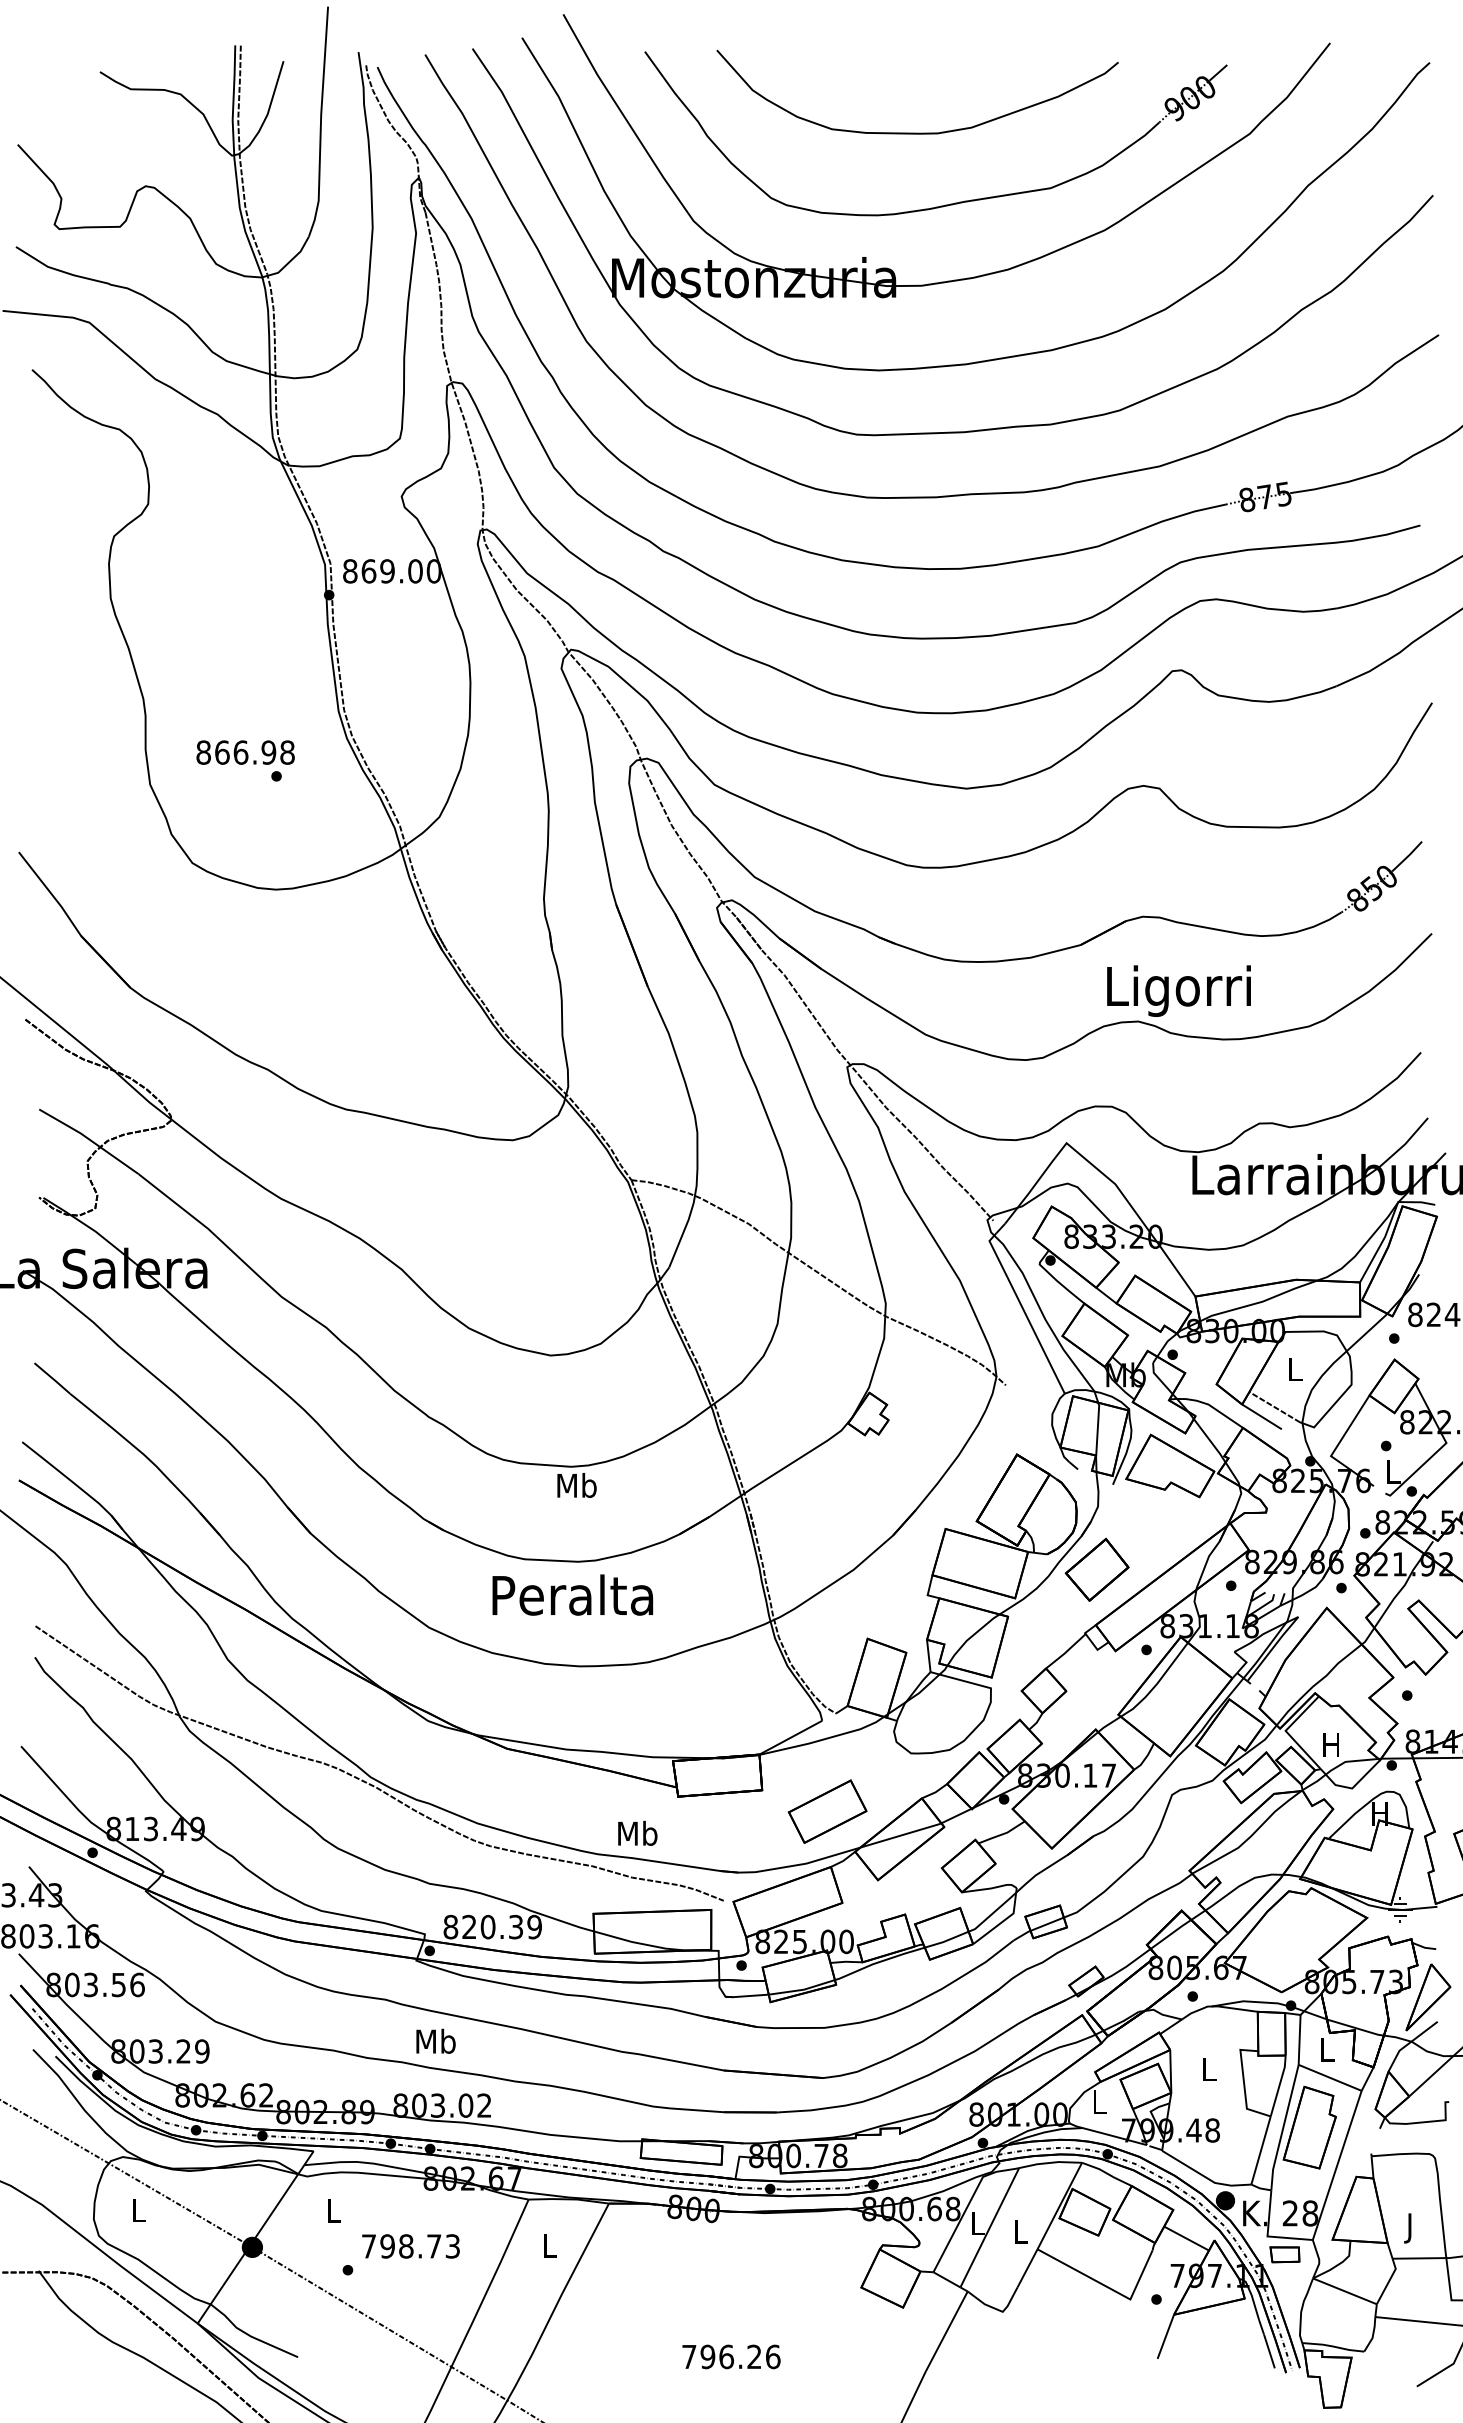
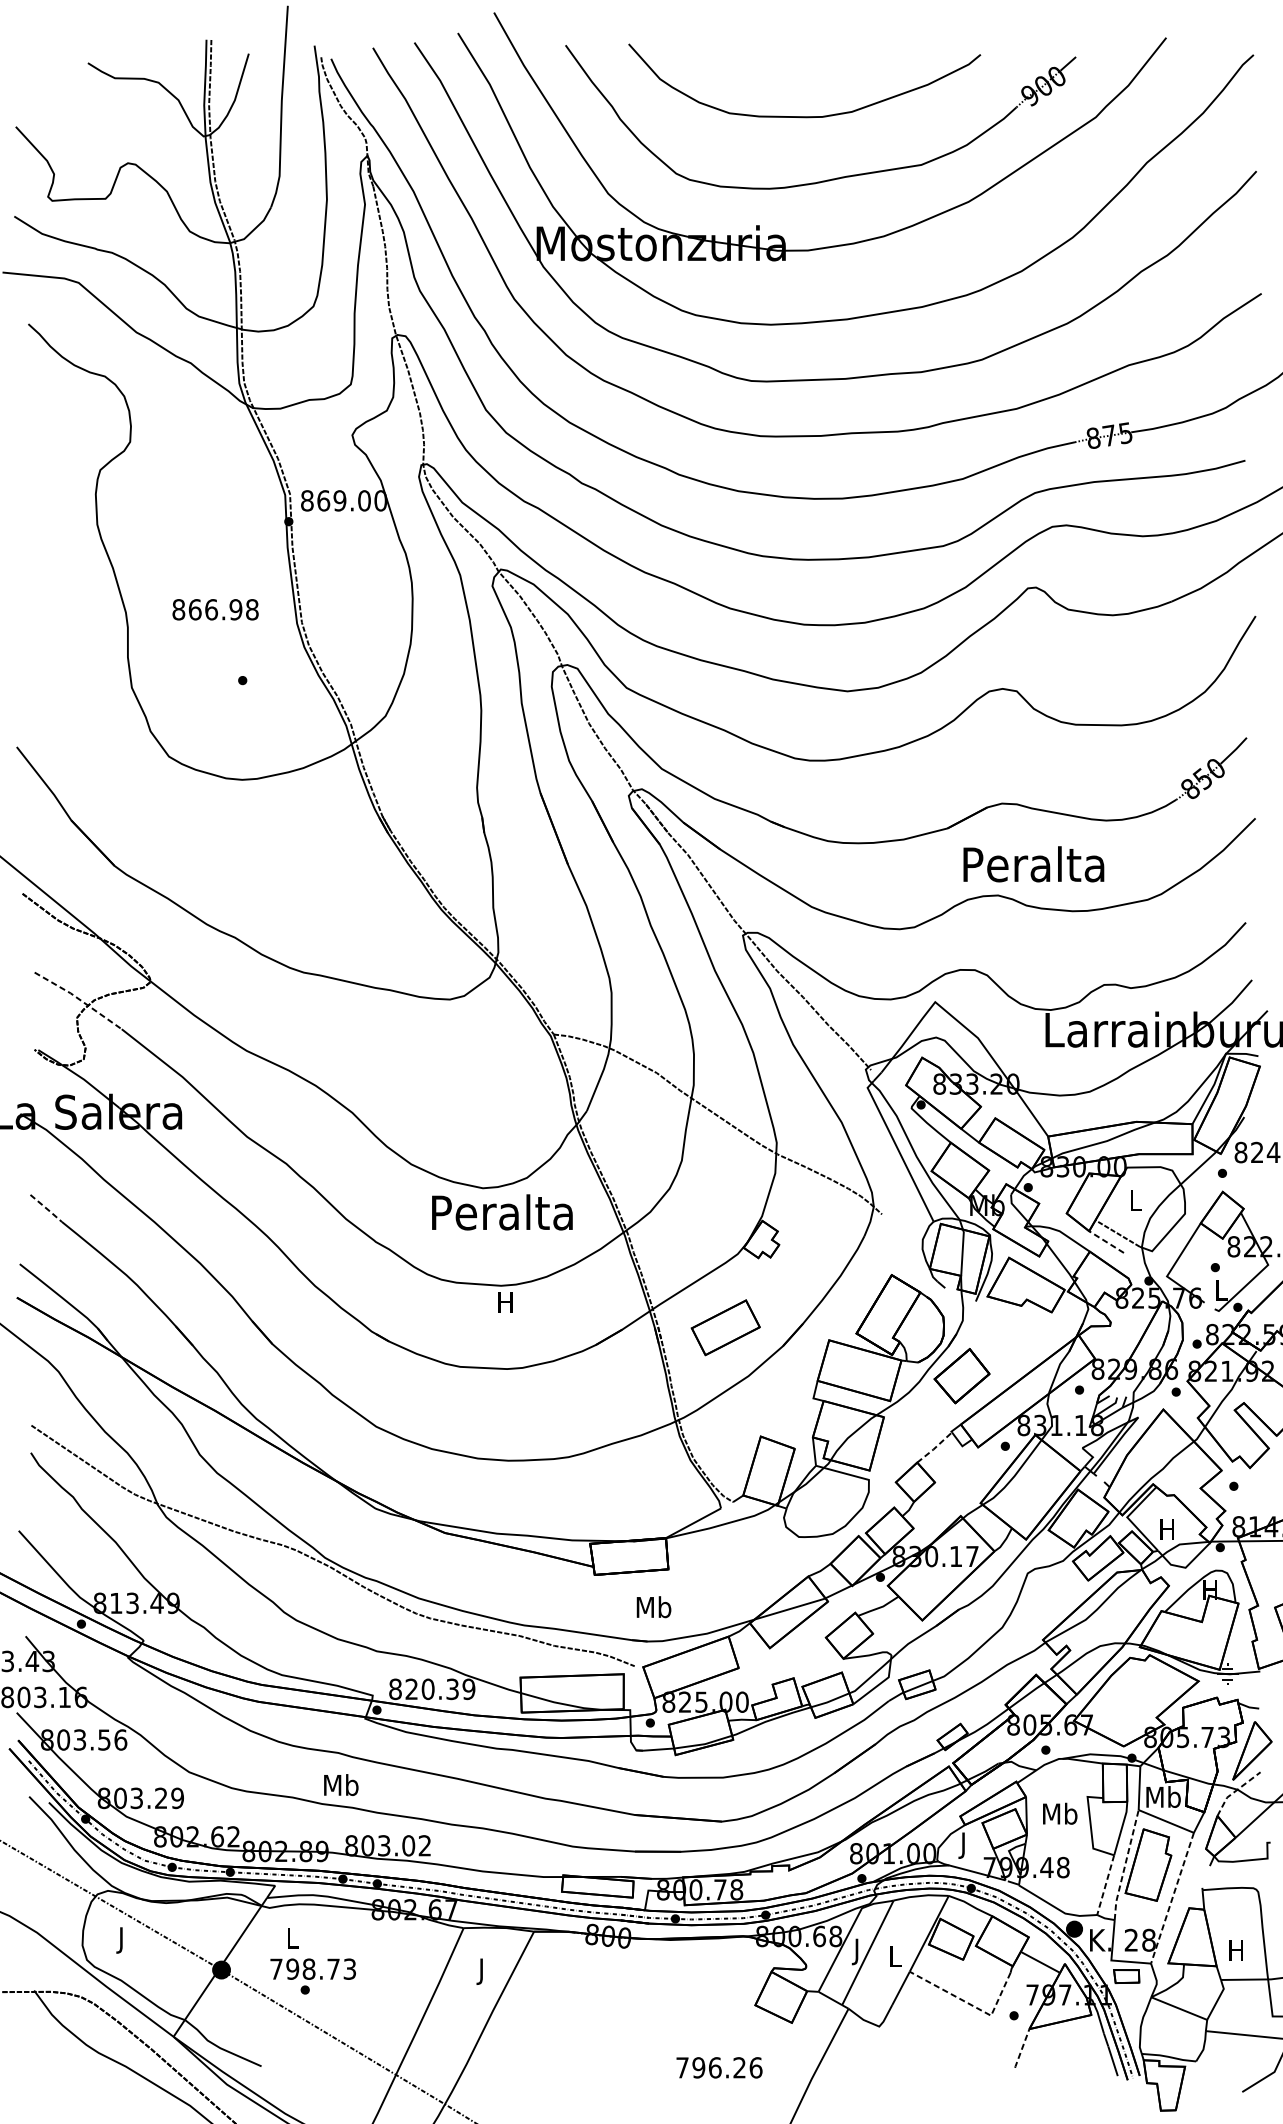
text: (245, 752) -> (215, 609), moved
text: (1178, 990) -> (1033, 868), Ligorri -> Peralta
line: (90, 1139) -> (79, 998), solid -> dashed
line: (53, 1378) -> (47, 1208), solid -> dashed
line: (1261, 1416) -> (1106, 1241), solid -> dashed
text: (576, 1485) -> (505, 1302), Mb -> H
text: (572, 1594) -> (502, 1211), moved
line: (1066, 1651) -> (935, 1447), solid -> dashed
part: (827, 1811) -> (725, 1327), moved
text: (637, 1832) -> (653, 1606), moved
text: (435, 2040) -> (340, 1784), moved
line: (1409, 2043) -> (1235, 1791), solid -> dashed
text: (1326, 2049) -> (1163, 1796), L -> Mb
text: (1208, 2068) -> (1059, 1813), L -> Mb
text: (1099, 2105) -> (964, 1845), L -> J
line: (1283, 2127) -> (1125, 1864), solid -> dashed
line: (1260, 2151) -> (1105, 1886), solid -> dashed
line: (1337, 2165) -> (1172, 1898), solid -> dashed
text: (138, 2213) -> (121, 1940), L -> J
text: (977, 2226) -> (857, 1951), L -> J
text: (1409, 2228) -> (1235, 1953), J -> H
text: (410, 2246) -> (312, 1969), moved
text: (549, 2249) -> (481, 1971), L -> J
line: (1107, 2287) -> (971, 2005), solid -> dashed
line: (1165, 2337) -> (1021, 2049), solid -> dashed
text: (731, 2356) -> (719, 2067), moved

